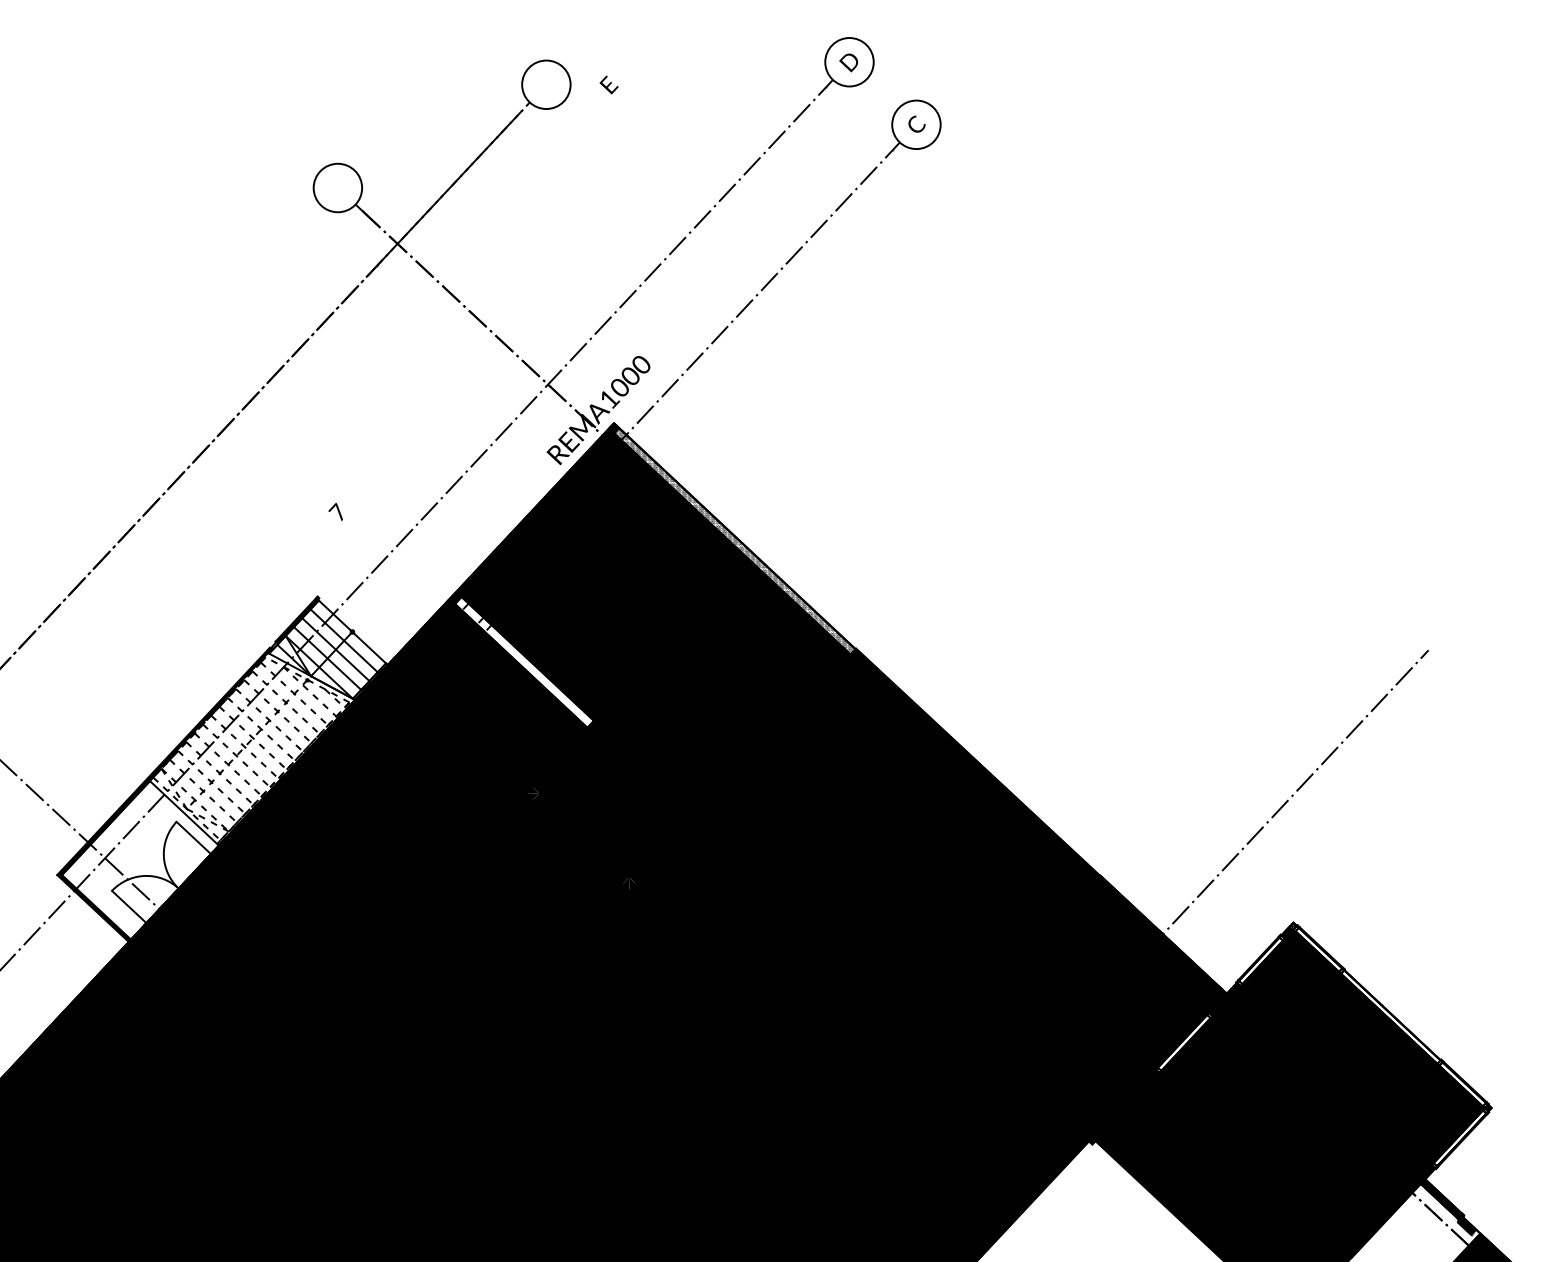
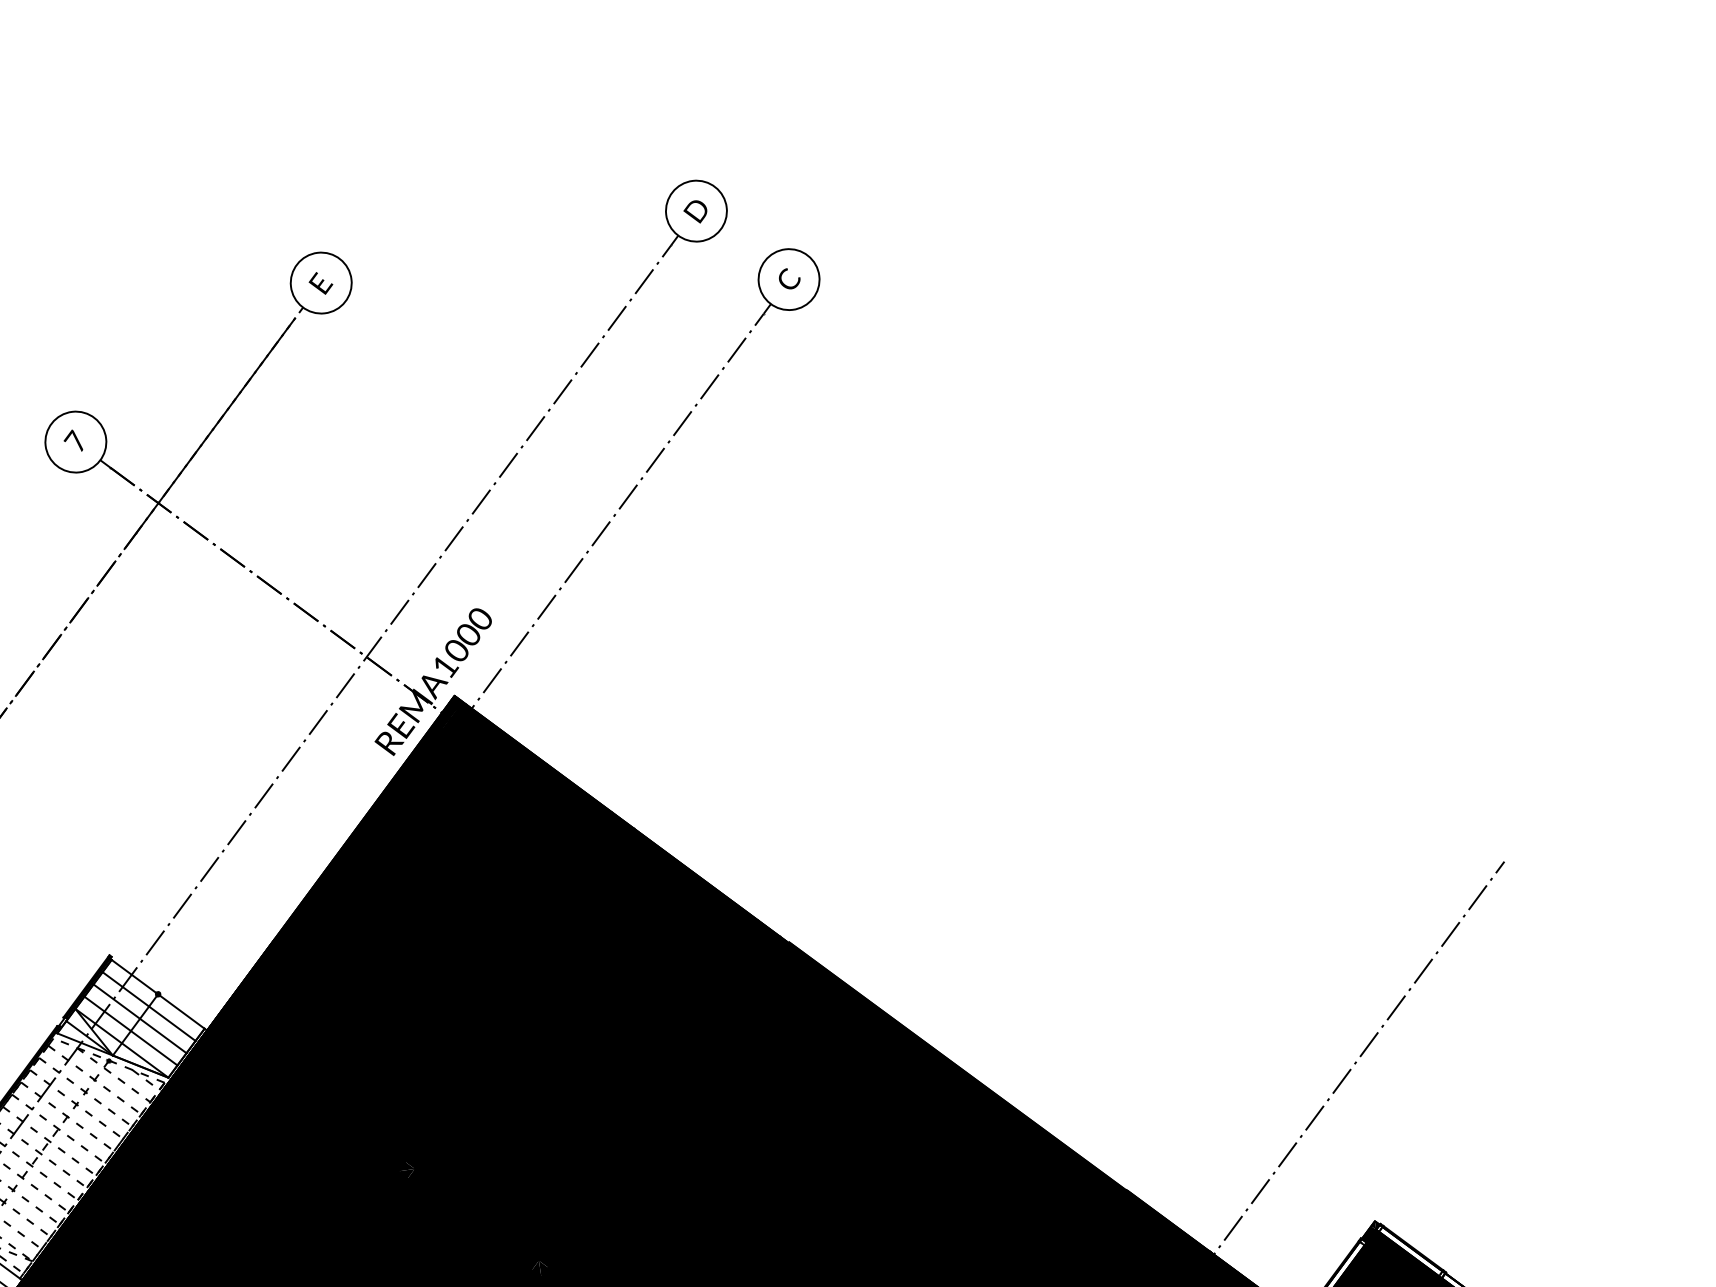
text: (608, 84) -> (320, 282), moved
text: (335, 512) -> (72, 441), moved
fill: (762, 567) -> (660, 854), added
fill: (524, 661) -> (377, 1006), added

